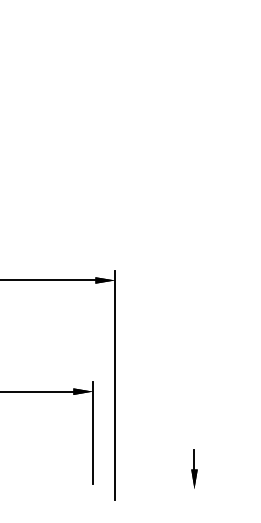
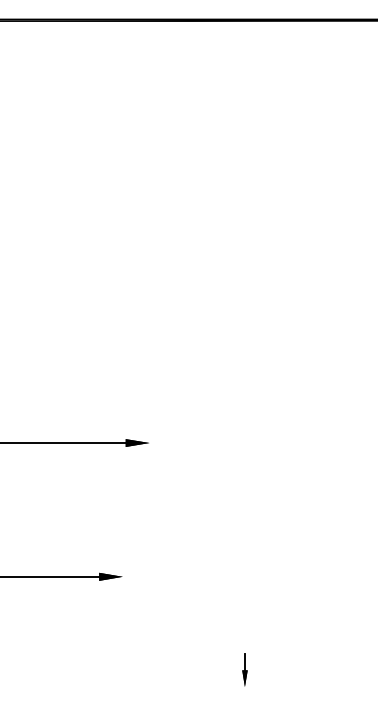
line: (115, 385) -> (149, 569), removed
line: (92, 432) -> (122, 626), removed
part: (194, 468) -> (244, 669), size x0.7

